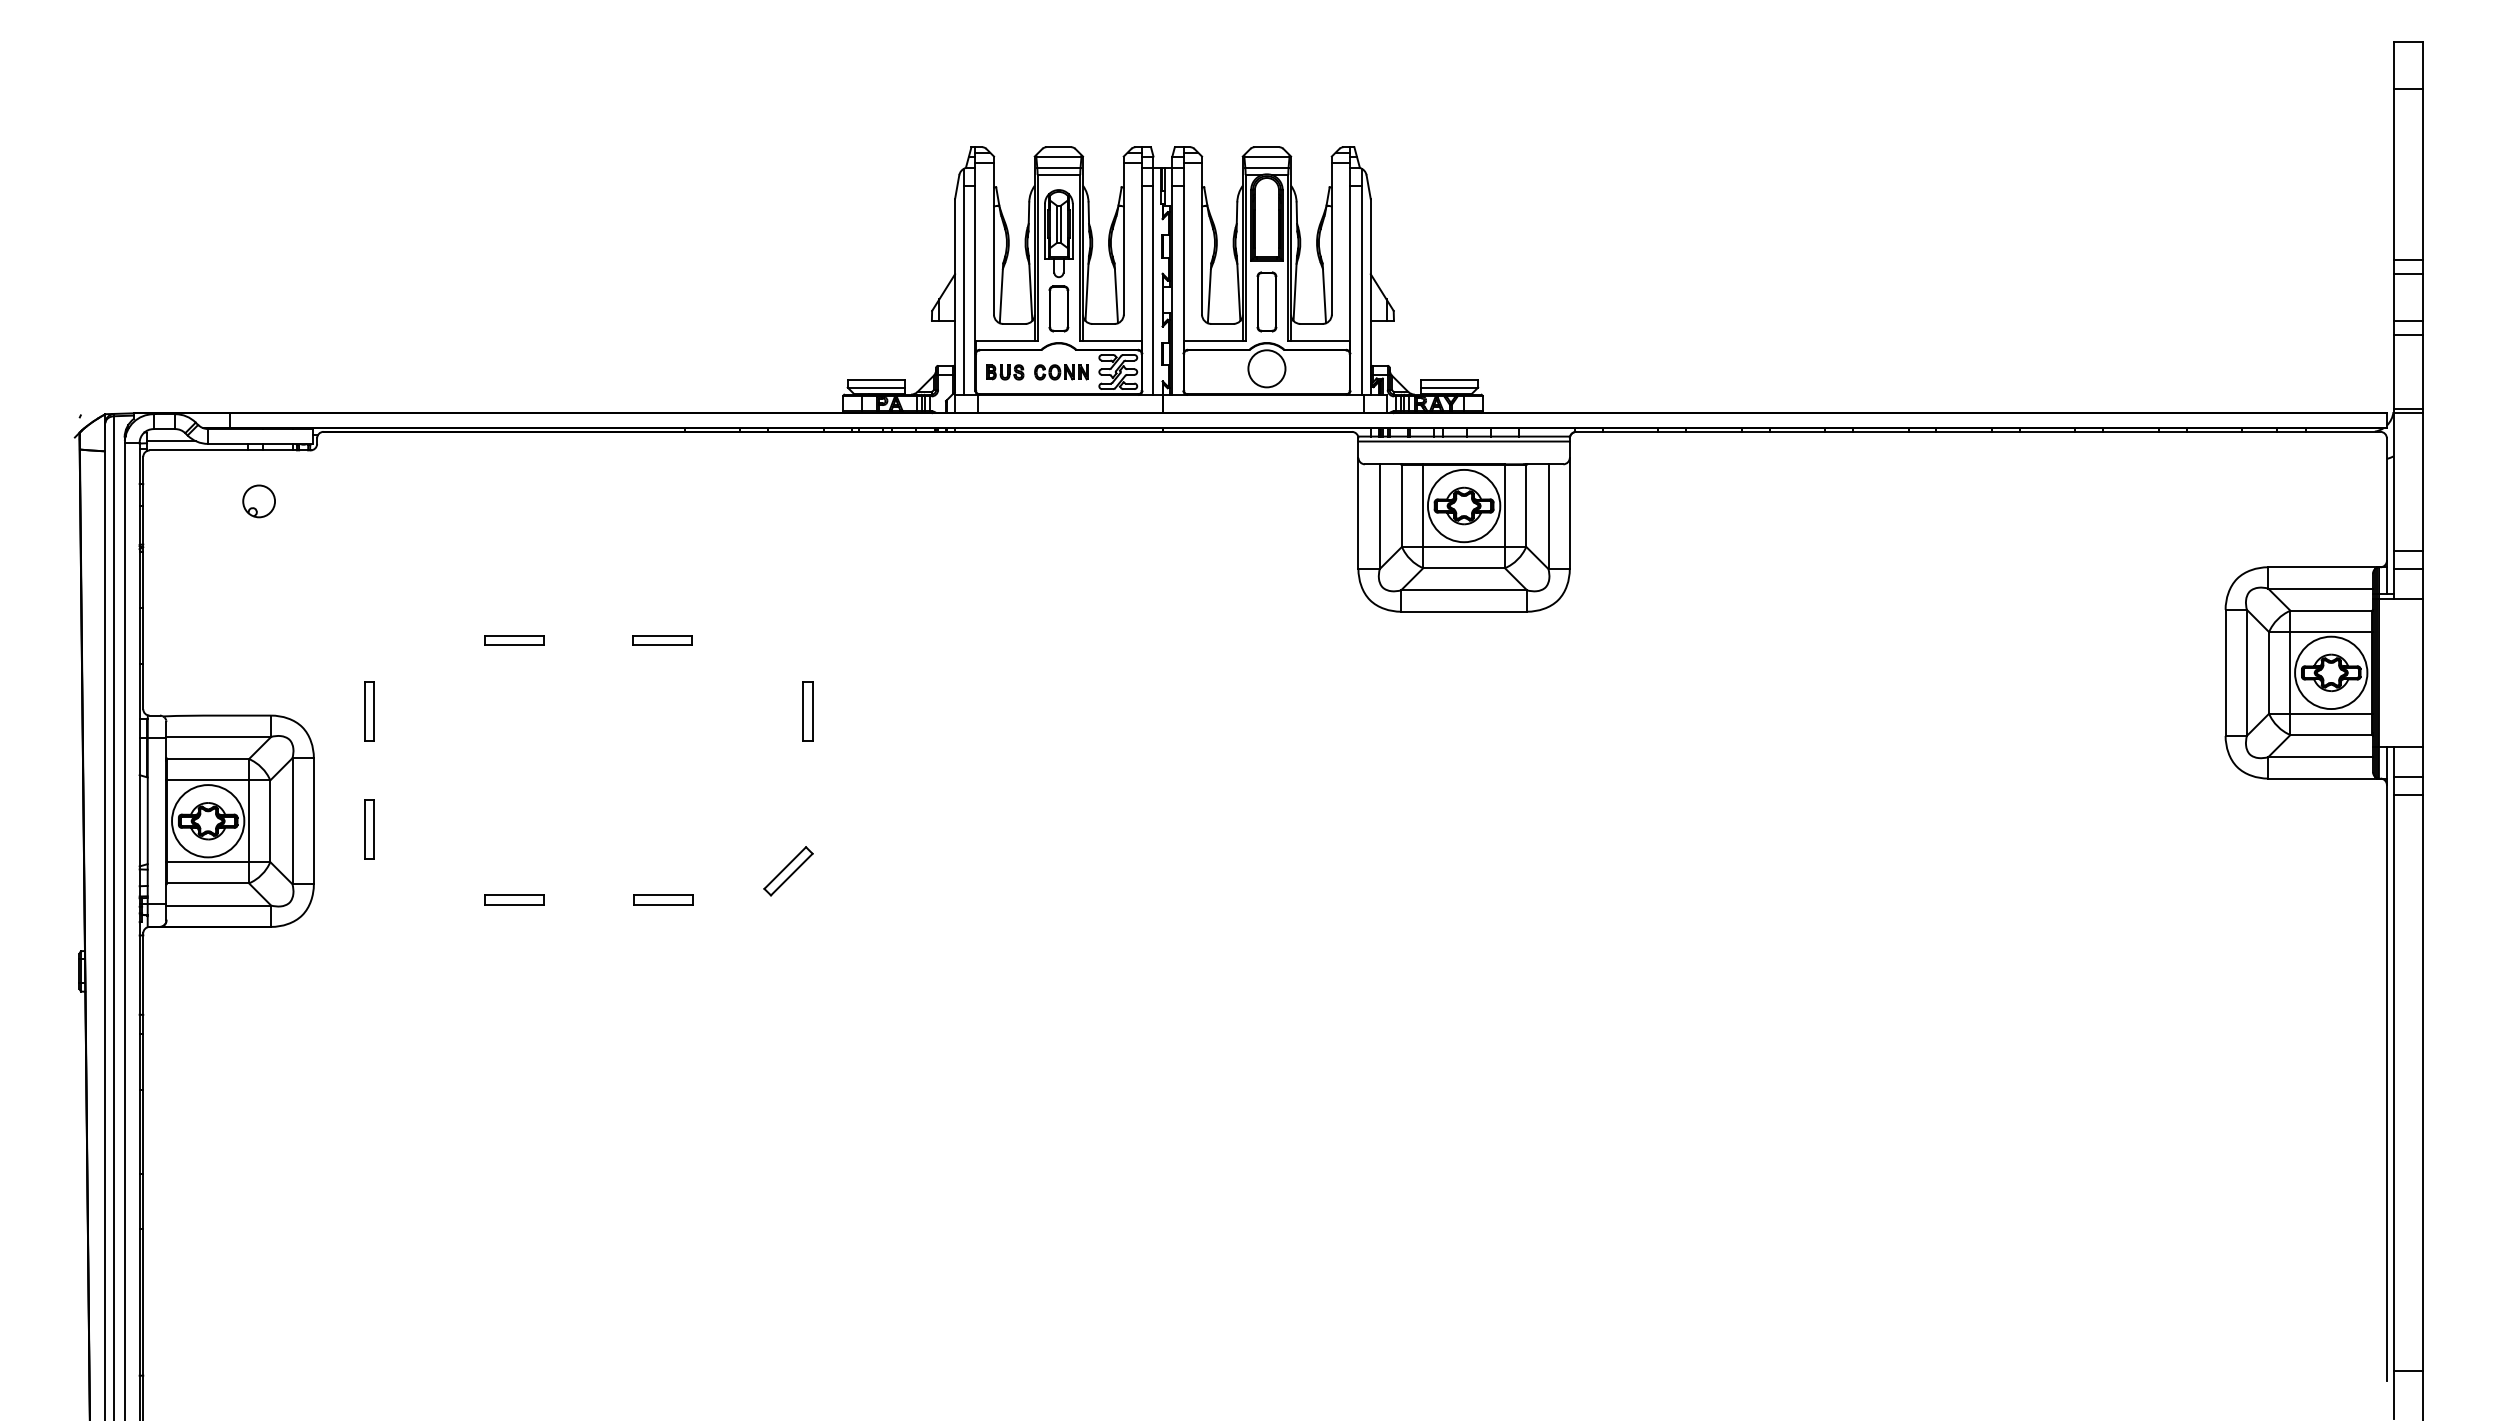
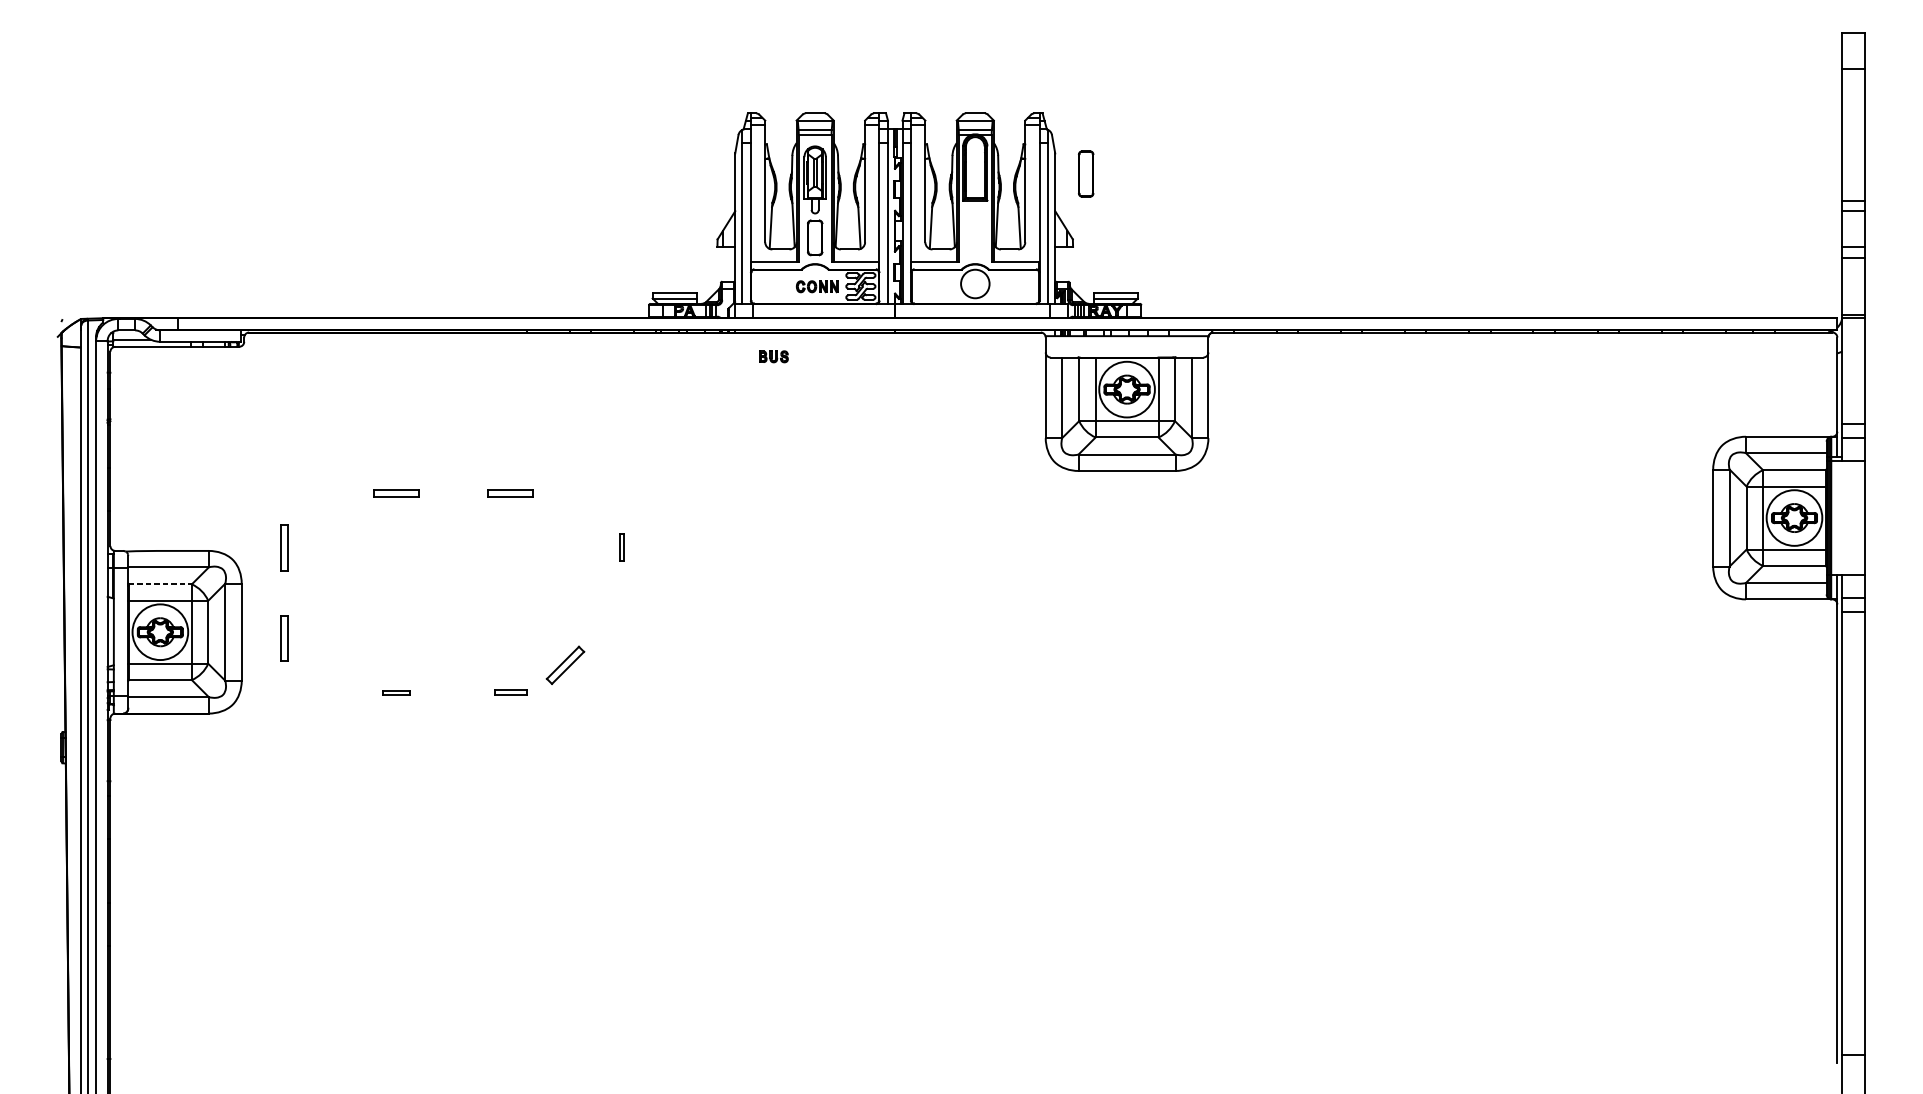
part: (1266, 301) -> (1085, 173), moved
part: (1005, 372) -> (774, 356), moved
line: (1463, 441) -> (1126, 339), removed
part: (258, 501) -> (199, 386), removed
part: (807, 711) -> (621, 547), size x0.6
line: (208, 759) -> (160, 584), solid -> dashed
part: (788, 871) -> (565, 665), moved
part: (514, 899) -> (396, 692), size x0.6
part: (663, 899) -> (510, 692), size x0.7

